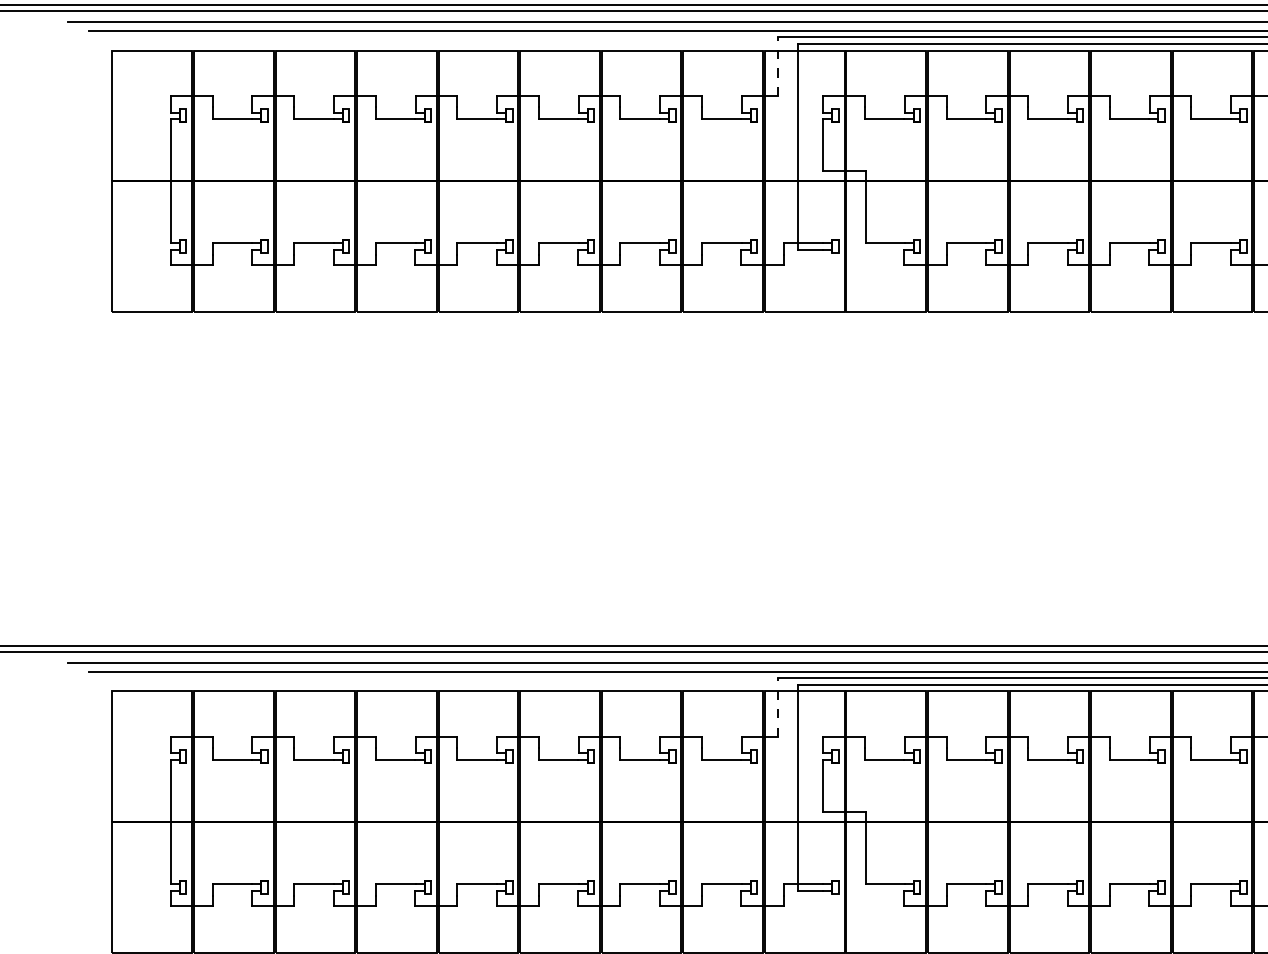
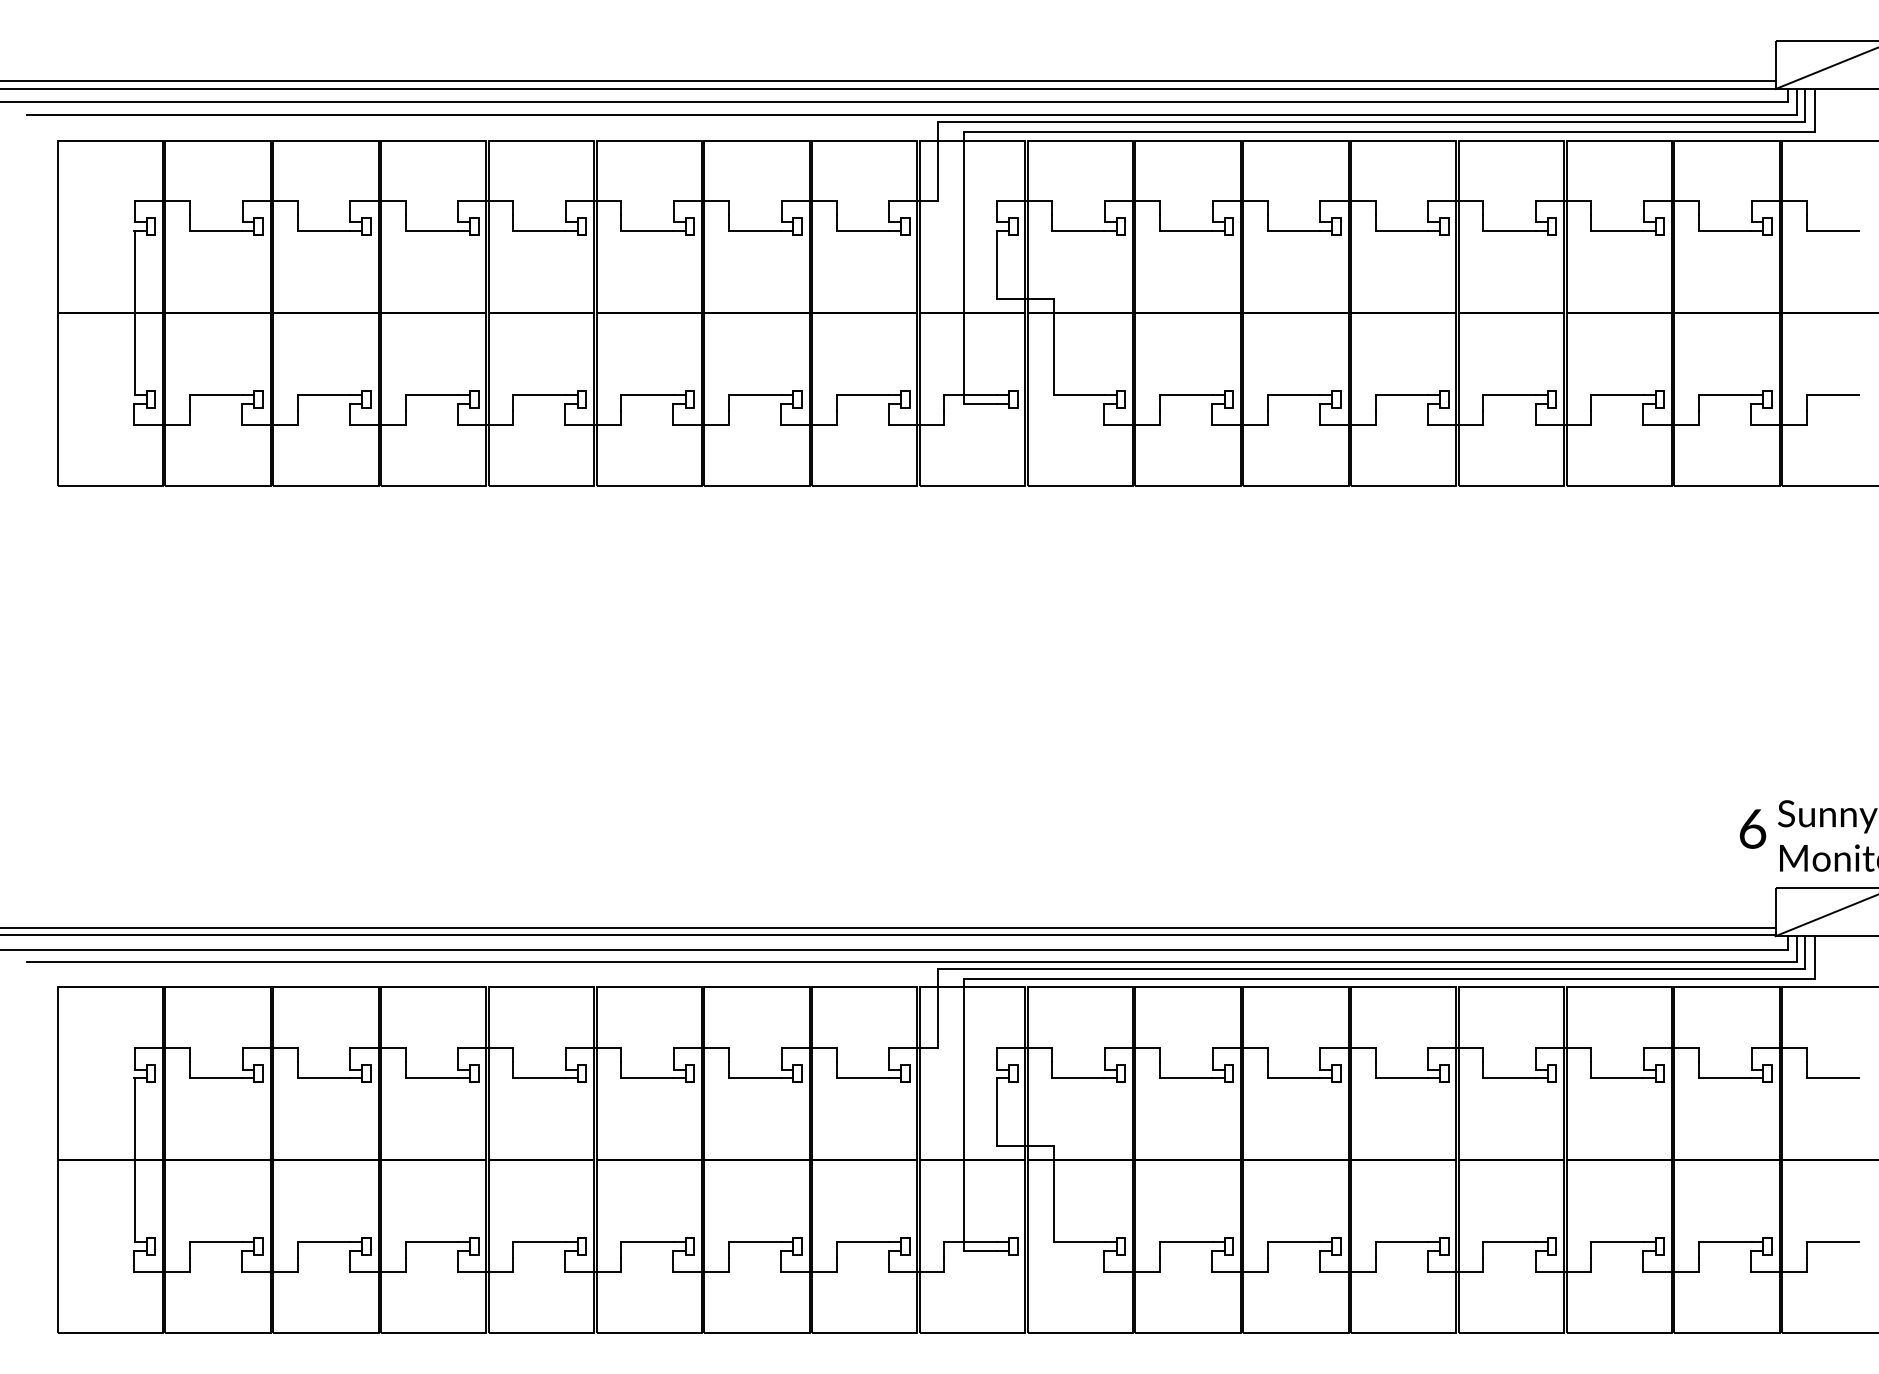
line: (778, 66) -> (937, 161), dashed -> solid
line: (778, 707) -> (937, 1008), dashed -> solid

